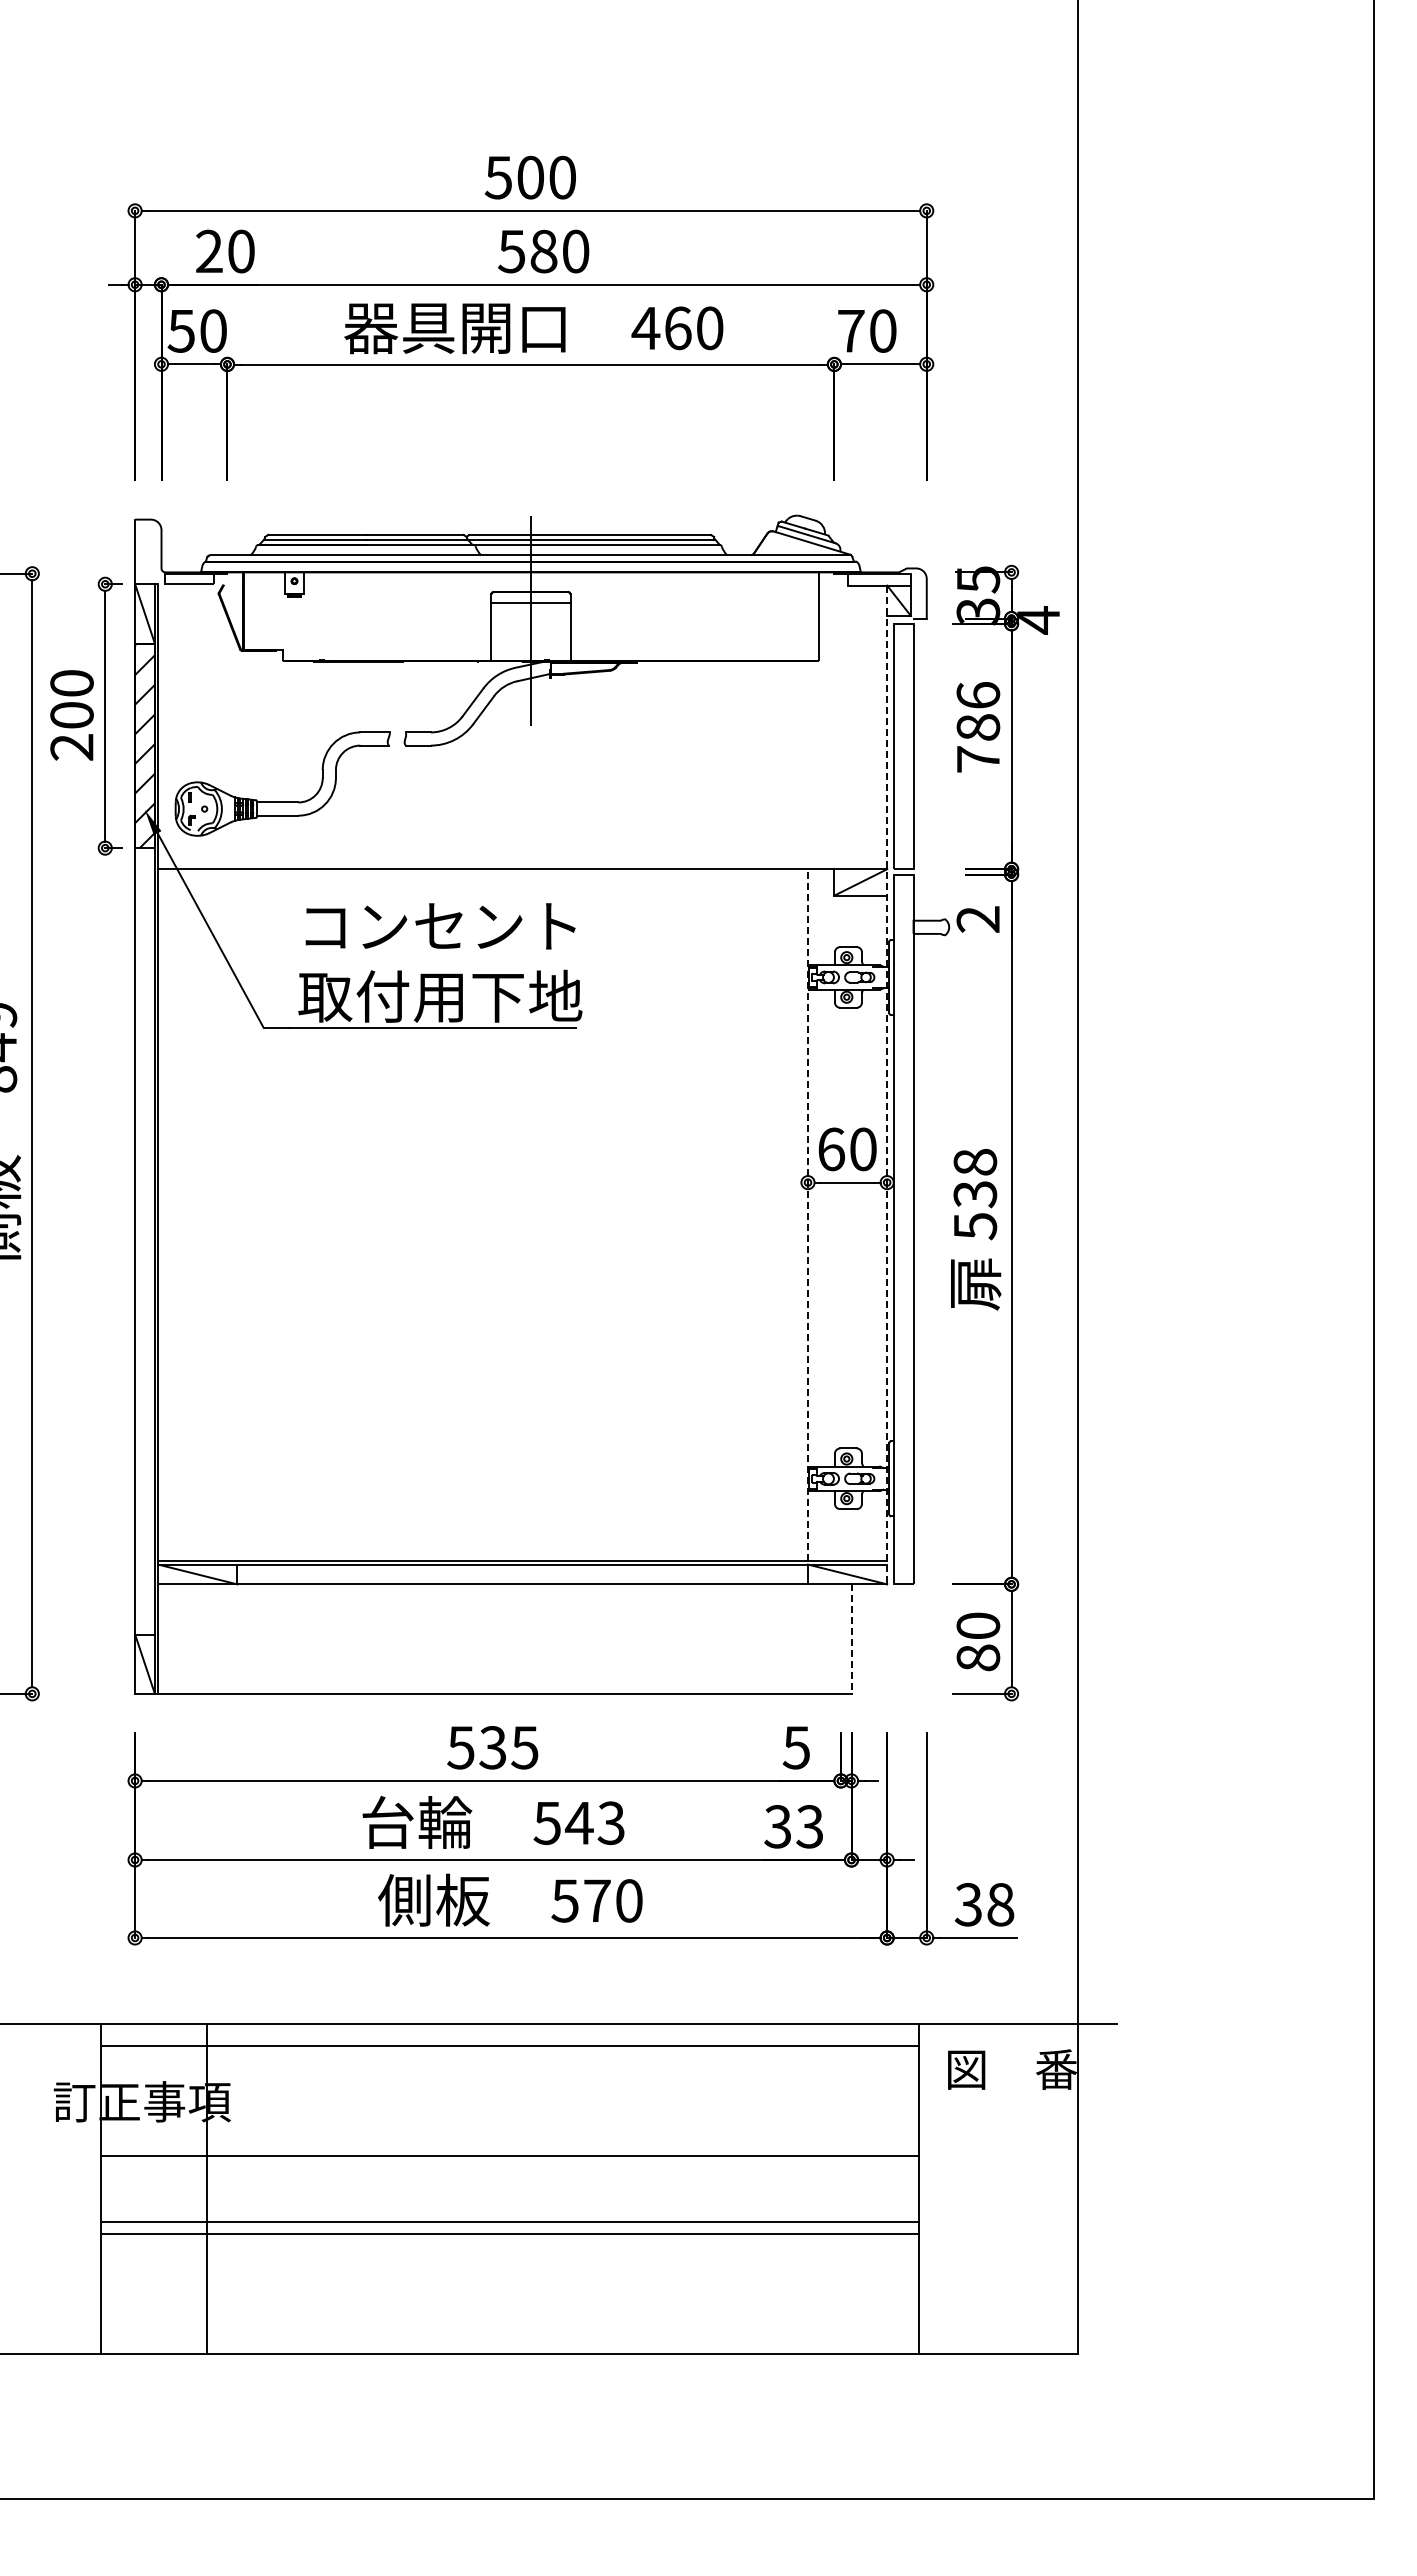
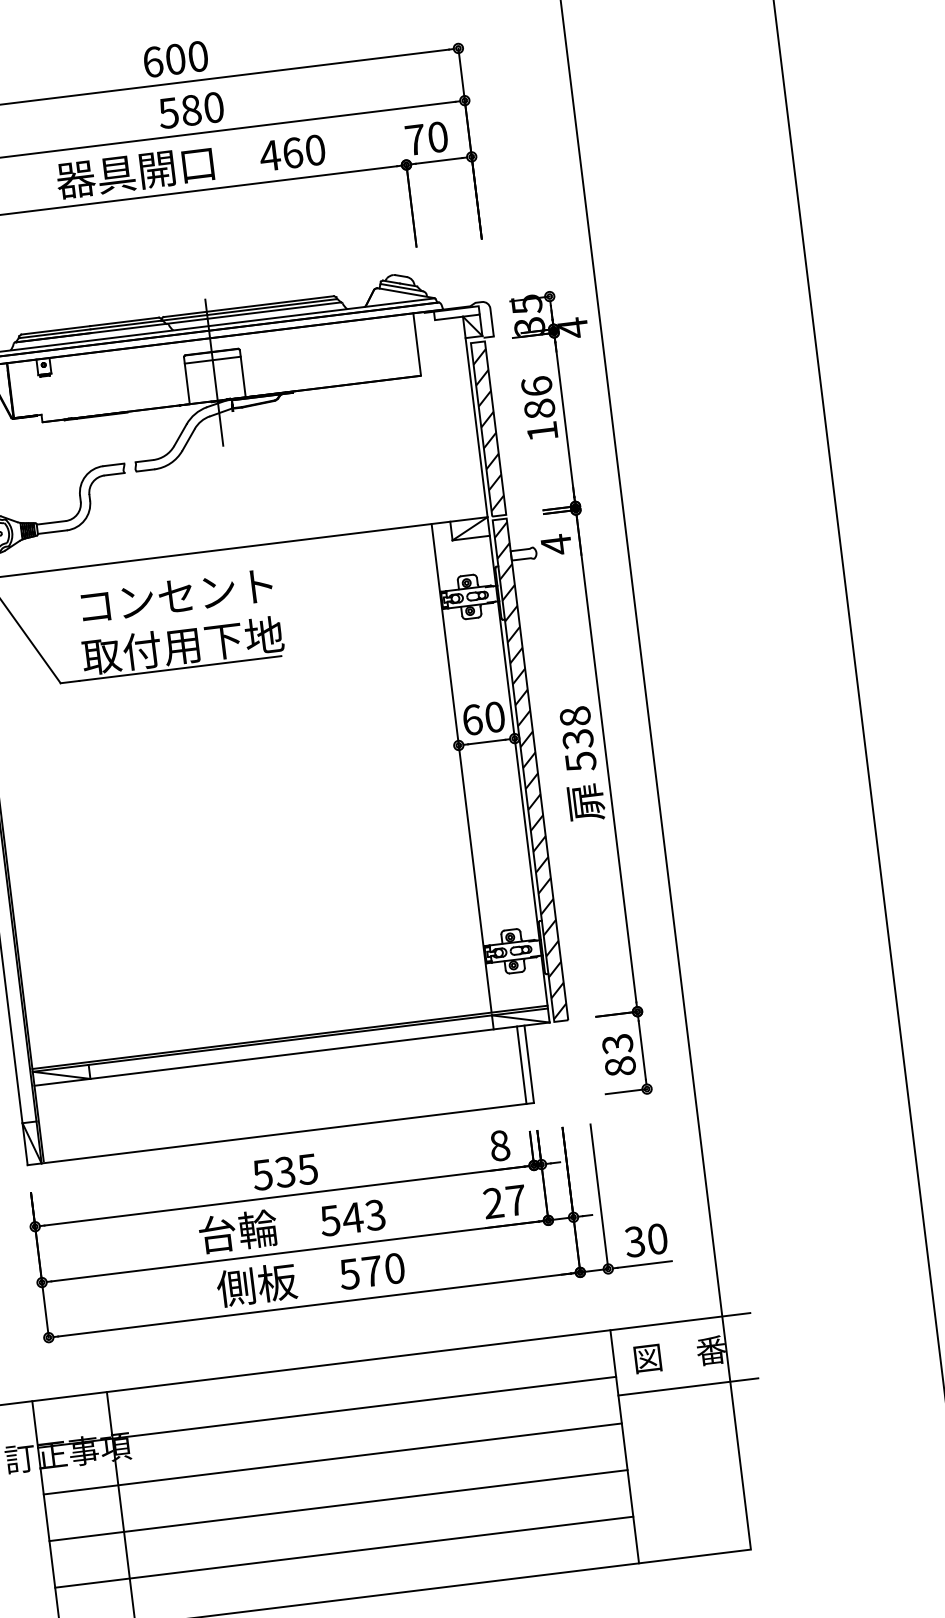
text: (498, 177) -> (152, 62), 500 -> 600
hatch: (903, 742) -> (488, 426), added
text: (978, 759) -> (542, 431), 786 -> 186
text: (977, 919) -> (555, 544), 2 -> 4
line: (887, 1085) -> (506, 669), dashed -> solid
line: (808, 1214) -> (461, 767), dashed -> solid
hatch: (903, 1229) -> (530, 770), added
text: (978, 1625) -> (617, 1043), 80 -> 83
line: (841, 1638) -> (522, 1064), added
line: (851, 1639) -> (529, 1064), dashed -> solid
text: (796, 1747) -> (499, 1145), 5 -> 8
text: (793, 1826) -> (504, 1201), 33 -> 27
text: (1000, 1904) -> (657, 1238), 38 -> 30
line: (510, 2045) -> (327, 1412), moved
line: (1018, 2116) -> (688, 1387), added
line: (510, 2233) -> (344, 1552), moved

